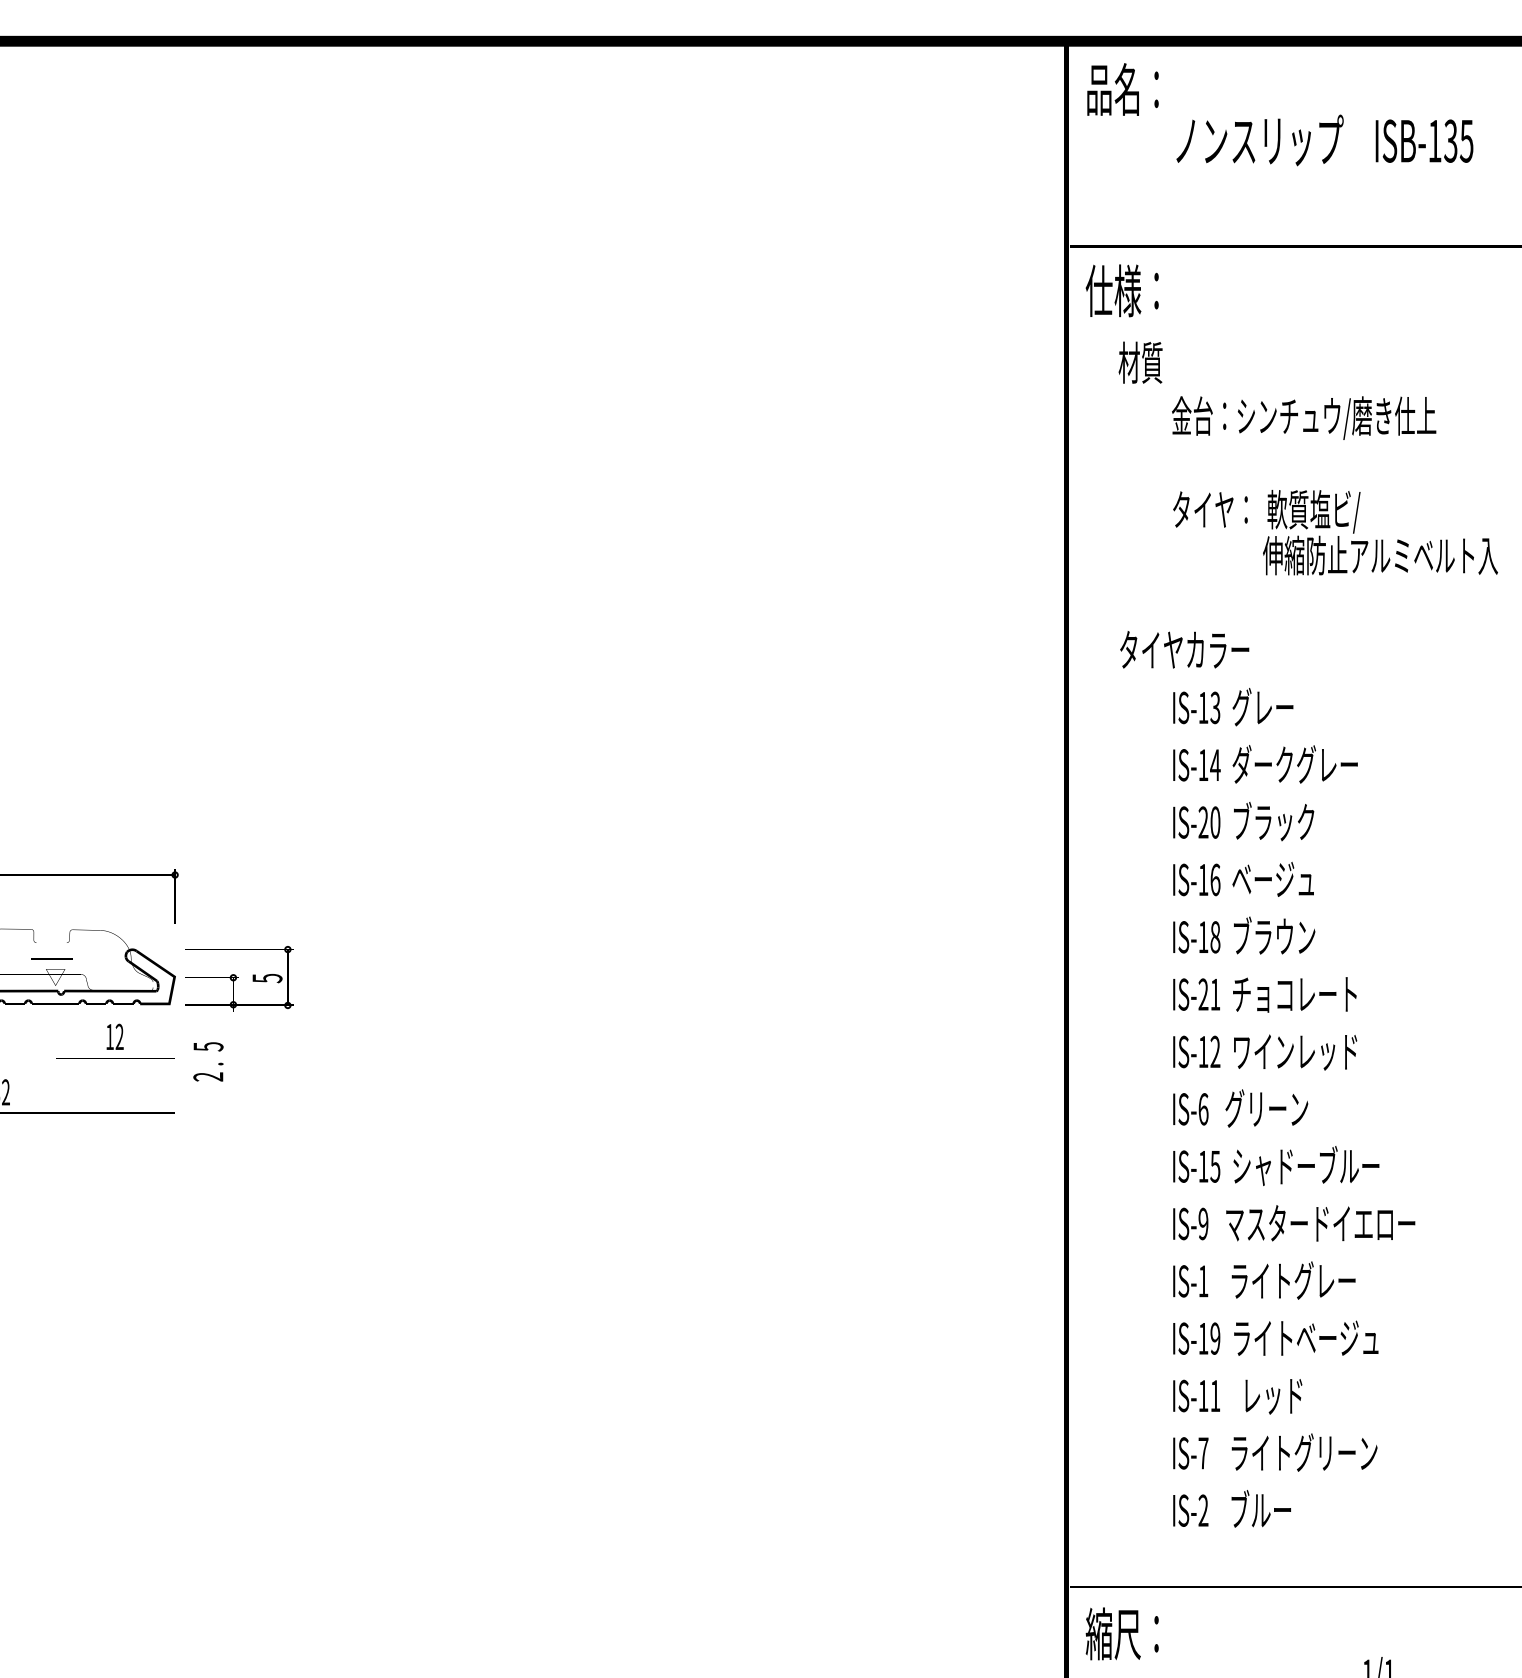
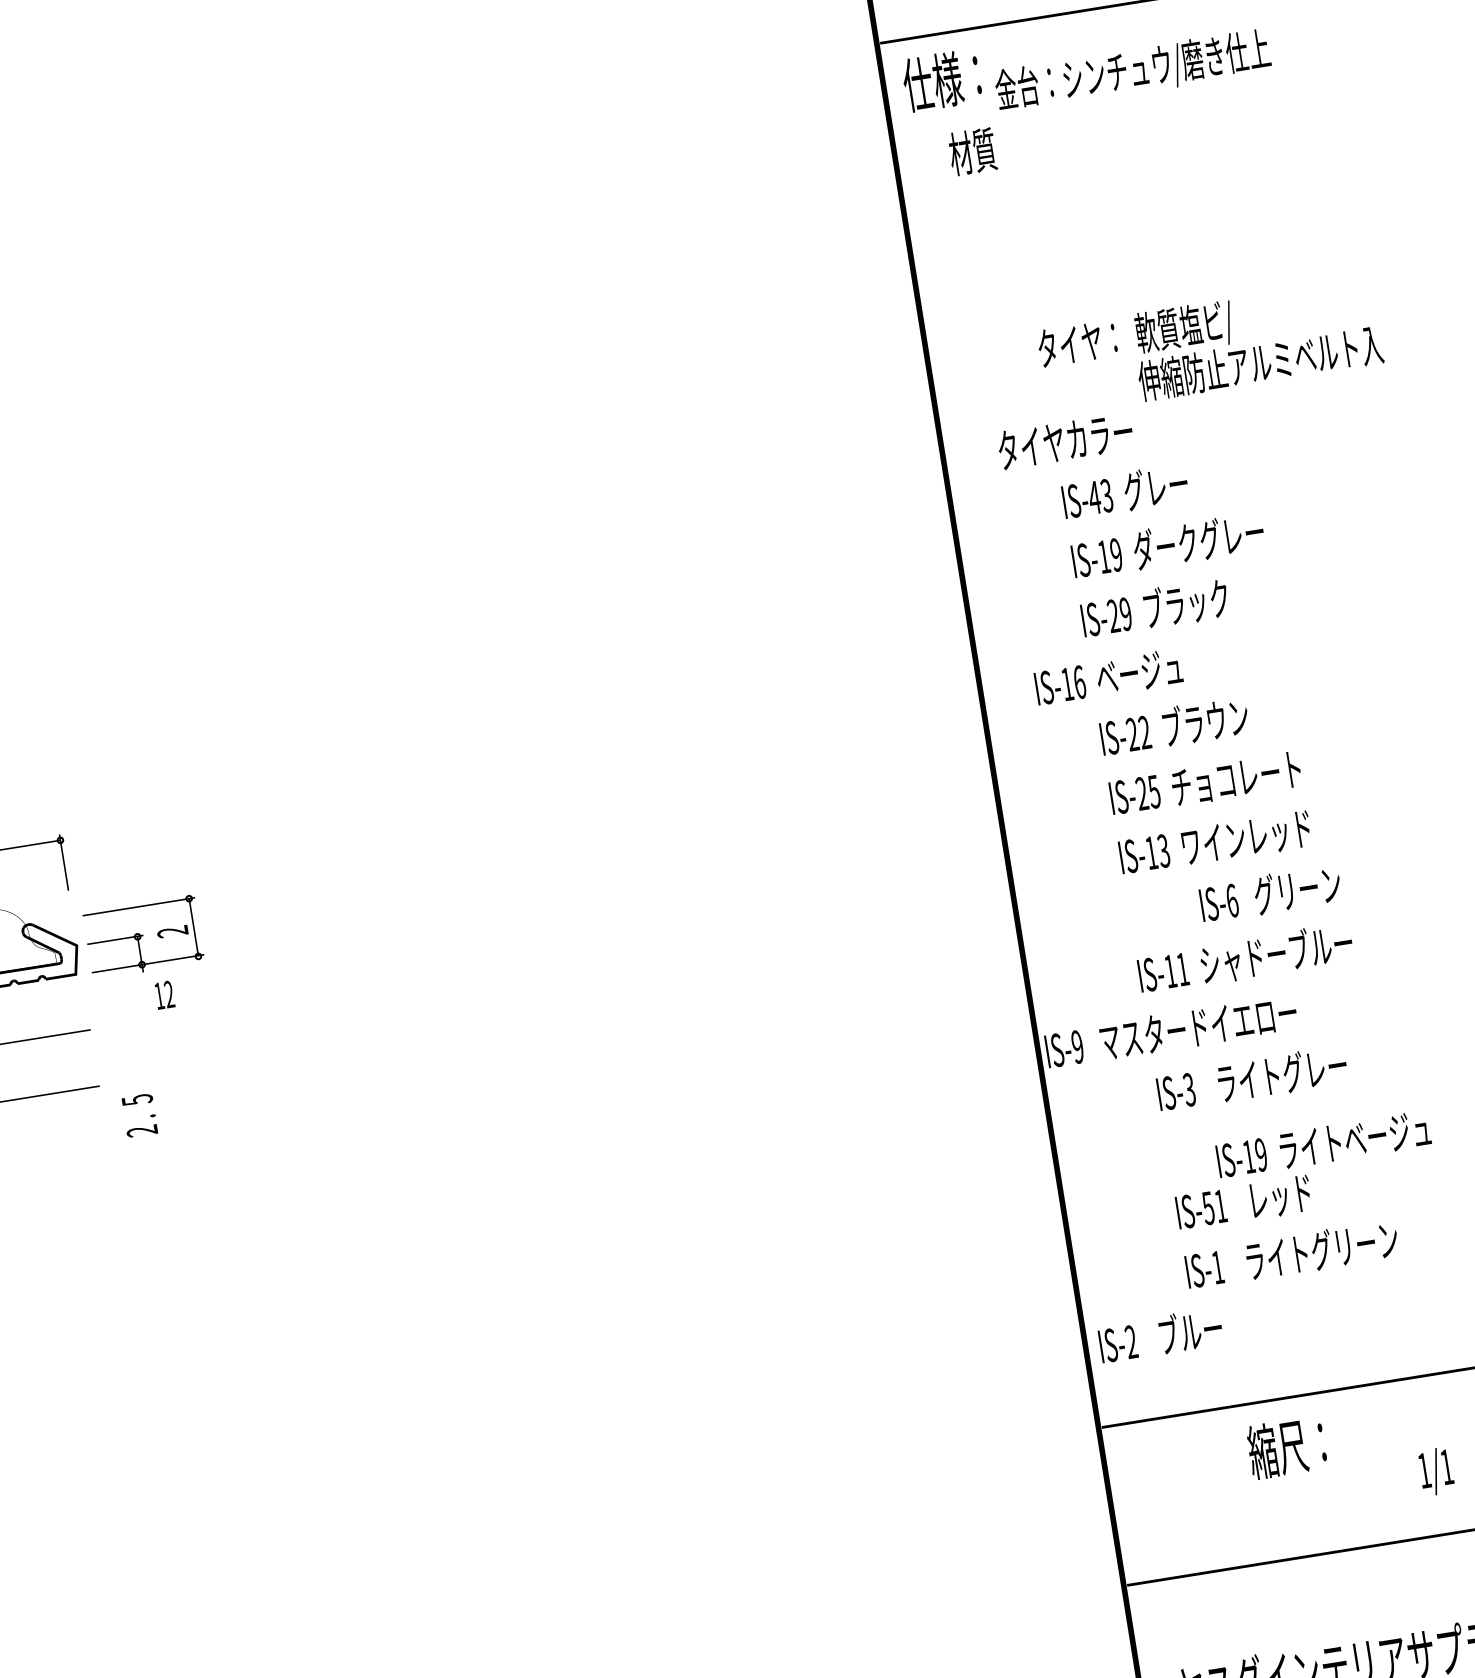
text: (1304, 417) -> (1133, 70), moved
text: (1335, 532) -> (1210, 346), moved
text: (1203, 707) -> (1094, 497), IS-13 -> IS-43
text: (1215, 765) -> (1116, 555), IS-14 -> IS-19
text: (1215, 822) -> (1125, 614), IS-20 -> IS-29
text: (1243, 879) -> (1108, 677), moved
text: (1209, 937) -> (1138, 733), IS-18 -> IS-22
text: (267, 978) -> (172, 931), 5 -> 2
text: (1215, 994) -> (1154, 791), IS-21 -> IS-25
text: (114, 1036) -> (163, 994), moved
text: (1215, 1052) -> (1164, 851), IS-12 -> IS-13
text: (208, 1061) -> (139, 1115), moved
text: (1240, 1108) -> (1270, 893), moved
text: (1215, 1166) -> (1182, 969), IS-15 -> IS-11
text: (1294, 1223) -> (1171, 1031), moved
text: (1203, 1281) -> (1189, 1090), IS-1 -> IS-3
text: (1275, 1337) -> (1323, 1143), moved
text: (1203, 1396) -> (1208, 1208), IS-11 -> IS-51
text: (1203, 1453) -> (1217, 1267), IS-7 -> IS-1
text: (1231, 1508) -> (1159, 1335), moved
text: (1121, 1633) -> (1285, 1447), moved

